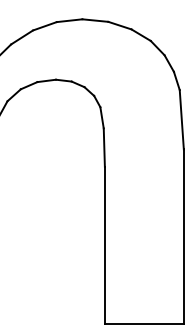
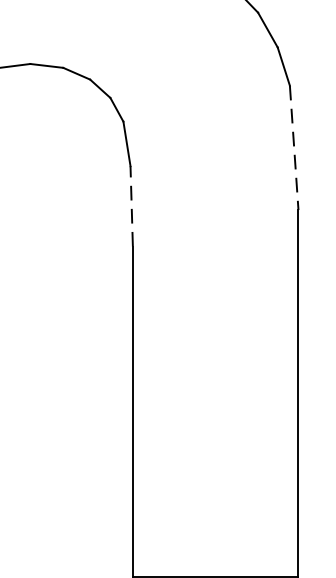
line: (181, 119) -> (293, 147), solid -> dashed
line: (104, 147) -> (132, 206), solid -> dashed

